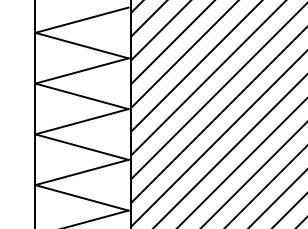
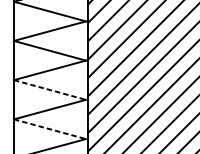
line: (82, 147) -> (50, 90), solid -> dashed
line: (82, 198) -> (50, 129), solid -> dashed

